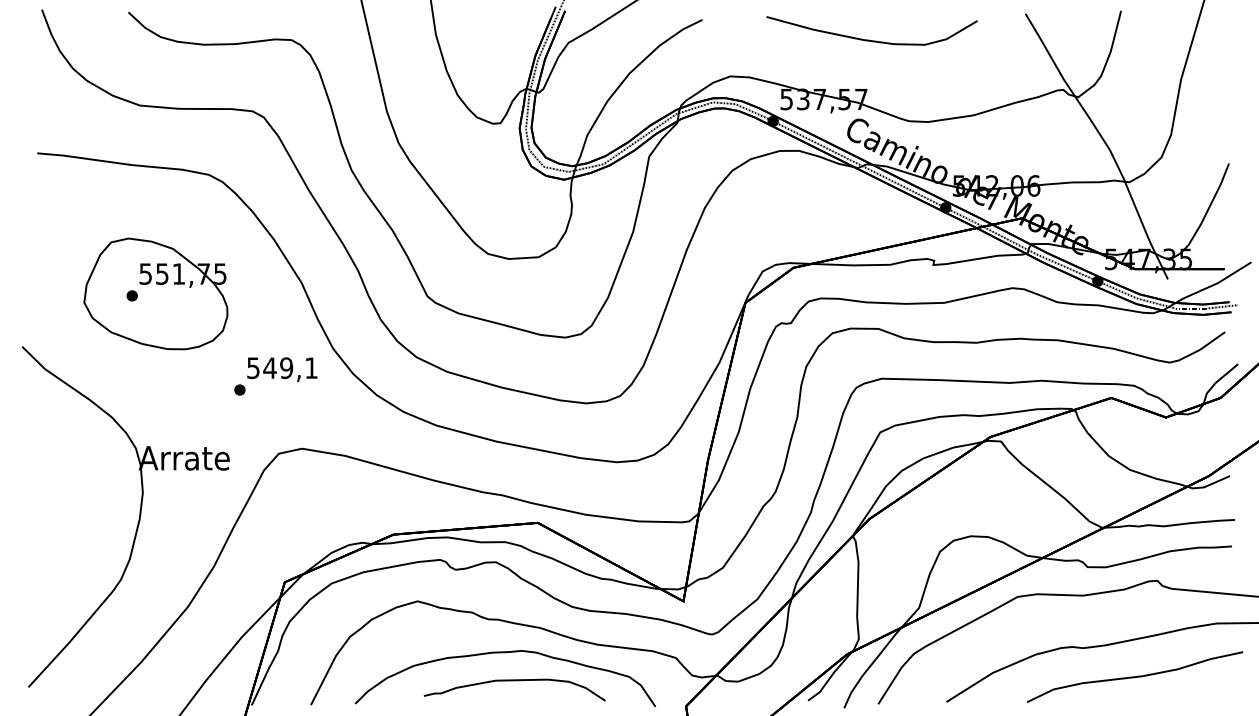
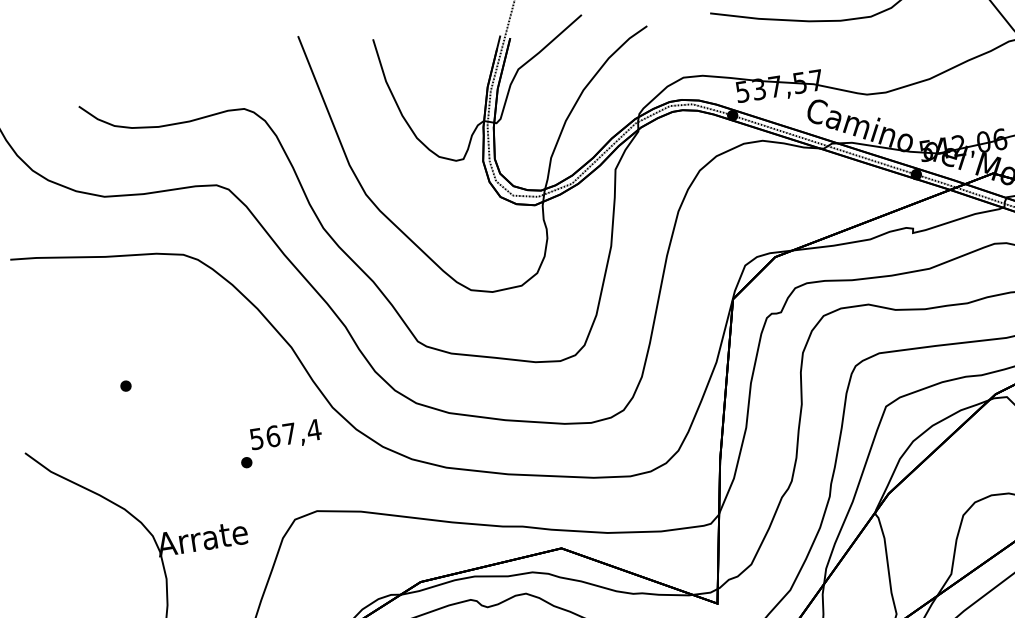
part: (155, 293) -> (148, 380), removed
text: (290, 368) -> (293, 433), 549,1 -> 567,4

